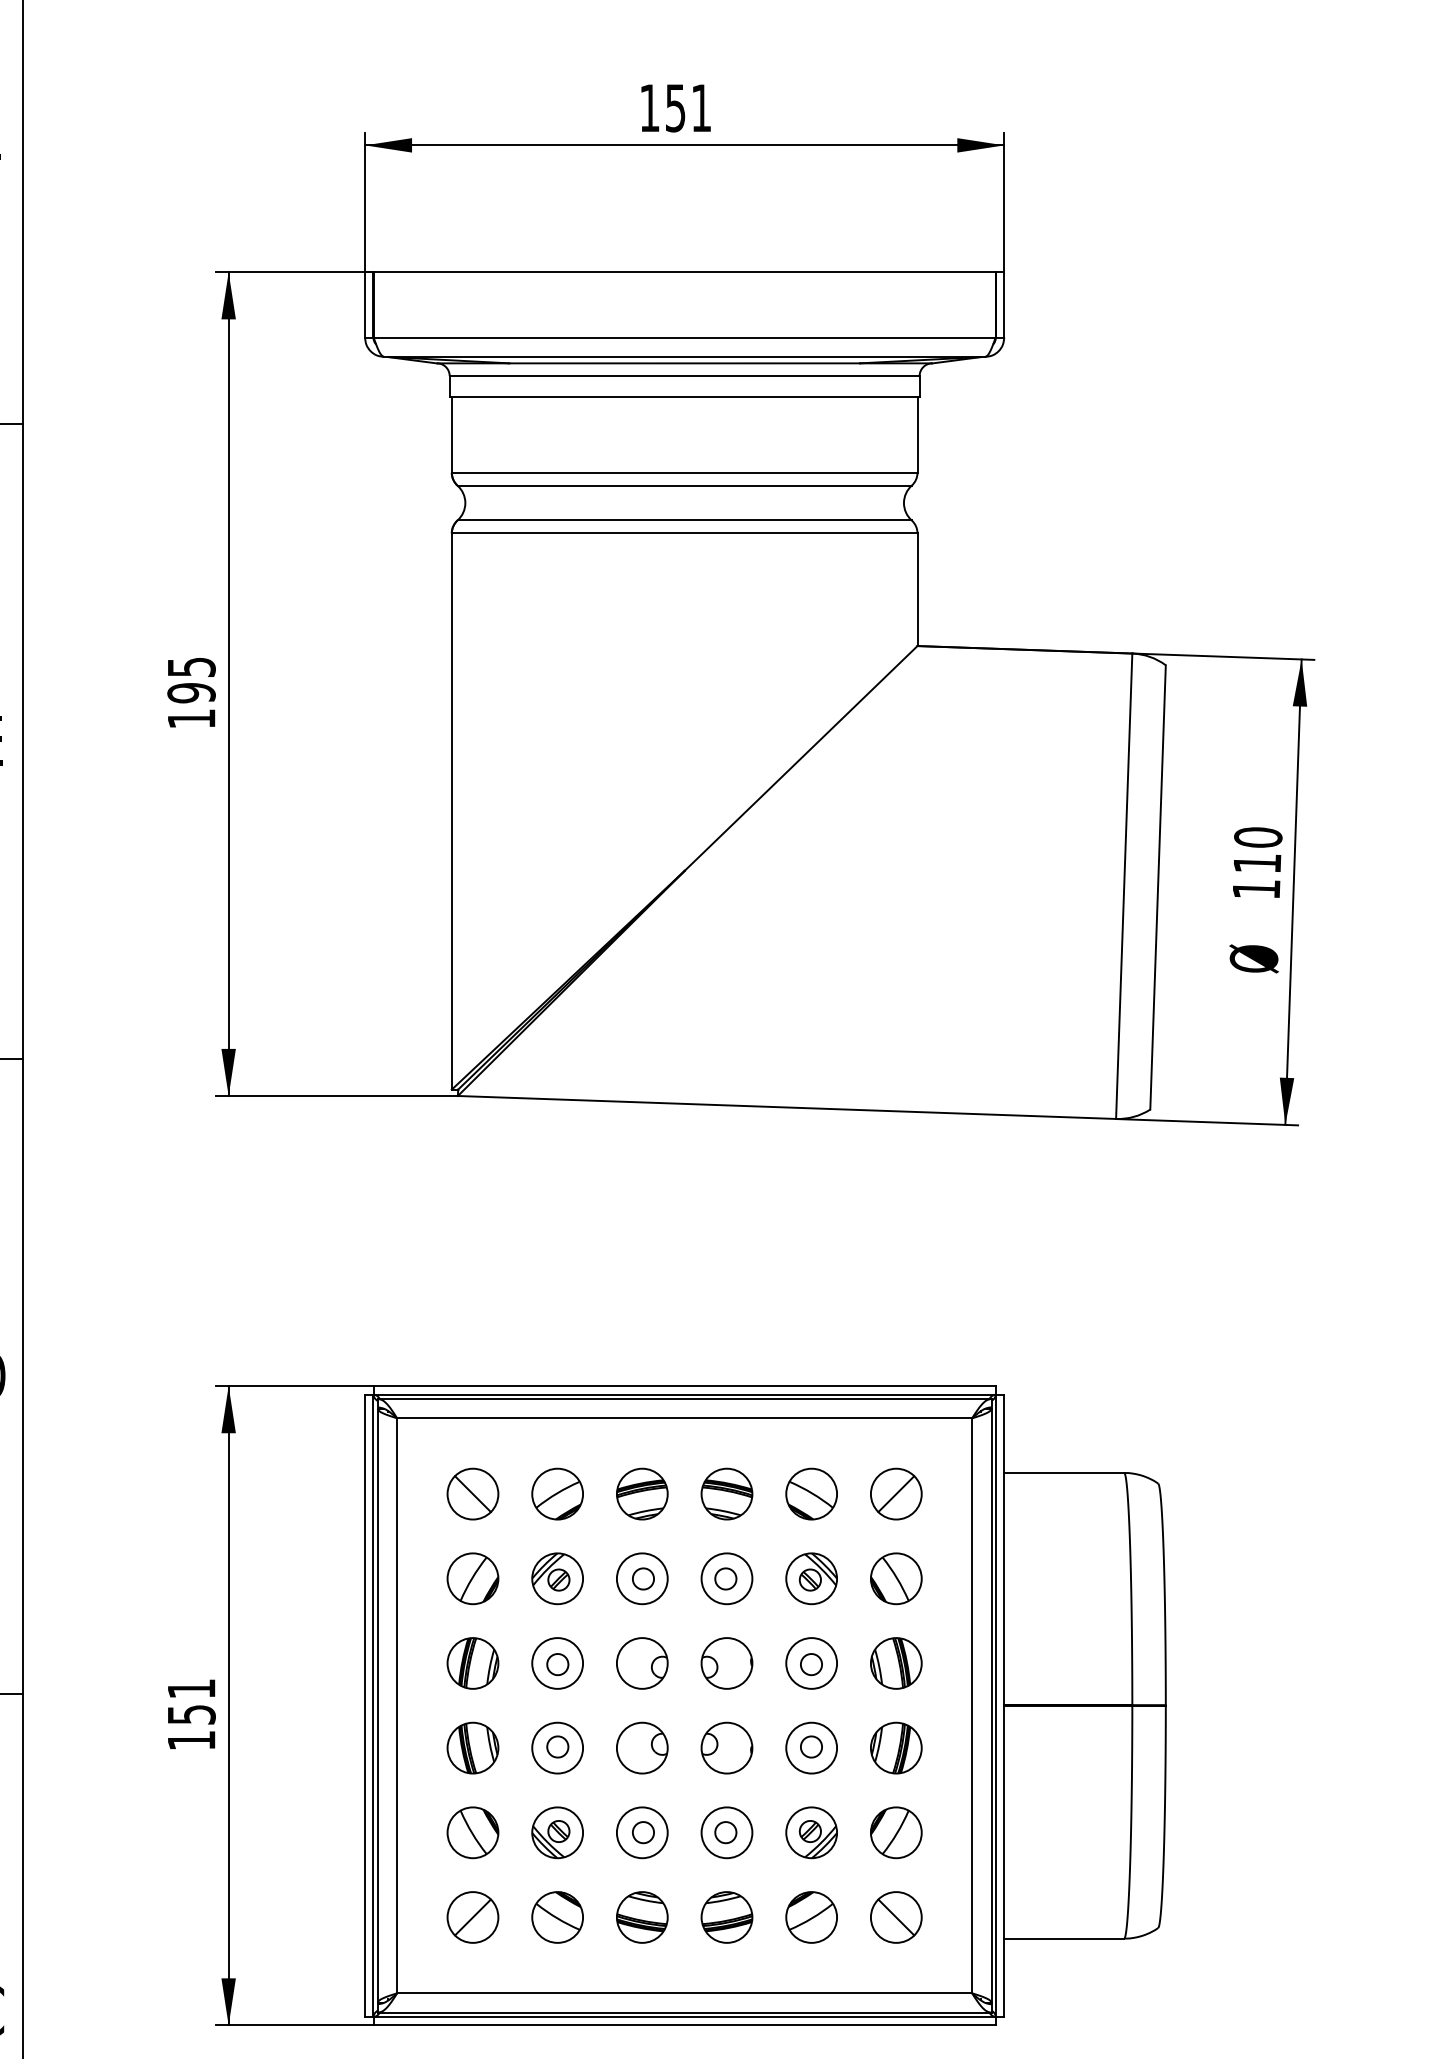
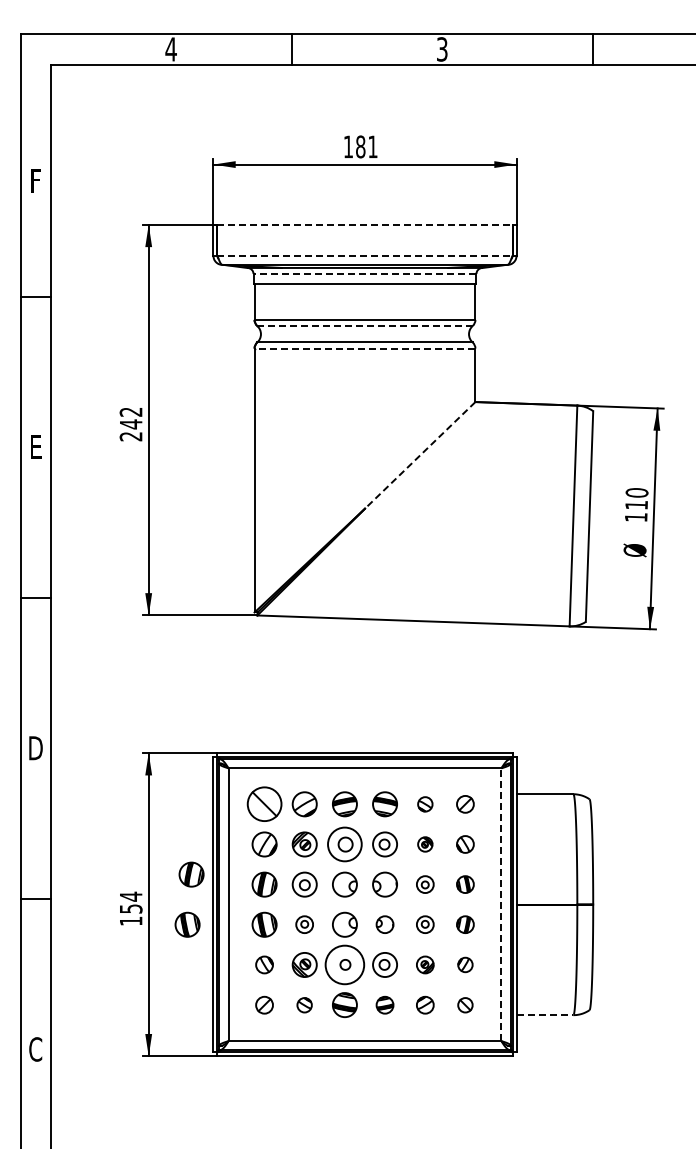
text: (675, 107) -> (360, 146), 151 -> 181
line: (685, 271) -> (365, 224), solid -> dashed
line: (685, 337) -> (365, 255), solid -> dashed
line: (683, 377) -> (364, 274), solid -> dashed
line: (685, 486) -> (365, 326), solid -> dashed
line: (683, 533) -> (364, 348), solid -> dashed
text: (190, 693) -> (130, 424), 195 -> 242
line: (801, 758) -> (420, 455), solid -> dashed
part: (472, 1494) -> (264, 804), size x1.4
part: (812, 1494) -> (425, 804), size x0.6
part: (896, 1494) -> (465, 804), size x0.7
part: (641, 1578) -> (344, 844), size x1.4
part: (812, 1578) -> (425, 844), size x0.6
part: (896, 1578) -> (465, 844), size x0.7
part: (318, 1642) -> (191, 874), added
part: (812, 1663) -> (425, 884), size x0.7
part: (896, 1663) -> (465, 884), size x0.7
text: (192, 1688) -> (131, 896), 151 -> 154
line: (972, 1705) -> (501, 904), solid -> dashed
part: (310, 1747) -> (187, 924), added
part: (557, 1747) -> (304, 924), size x0.7
part: (725, 1747) -> (384, 924), size x0.7
part: (812, 1747) -> (425, 924), size x0.7
part: (896, 1747) -> (465, 924), size x0.7
part: (472, 1831) -> (264, 964), size x0.7
circle: (641, 1831) -> (344, 964), size x1.6
part: (812, 1831) -> (425, 964), size x0.7
part: (896, 1831) -> (465, 964), size x0.6
part: (472, 1918) -> (264, 1005), size x0.7
part: (557, 1918) -> (304, 1005), size x0.6
part: (725, 1918) -> (384, 1005), size x0.7
part: (812, 1918) -> (425, 1005), size x0.7
part: (896, 1918) -> (465, 1005), size x0.6
line: (1065, 1939) -> (545, 1015), solid -> dashed

